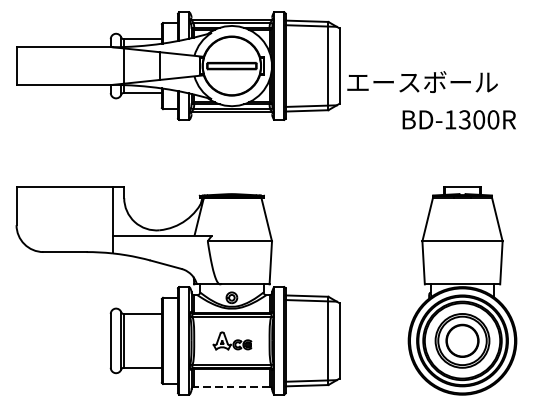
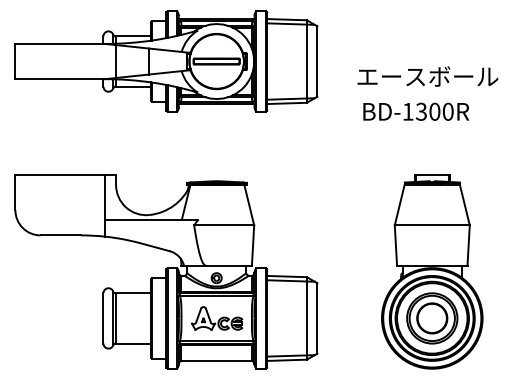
text: (422, 82) -> (427, 76), moved
text: (459, 119) -> (416, 111), moved
part: (232, 340) -> (217, 318), size x1.43
line: (231, 386) -> (216, 361), dashed -> solid

